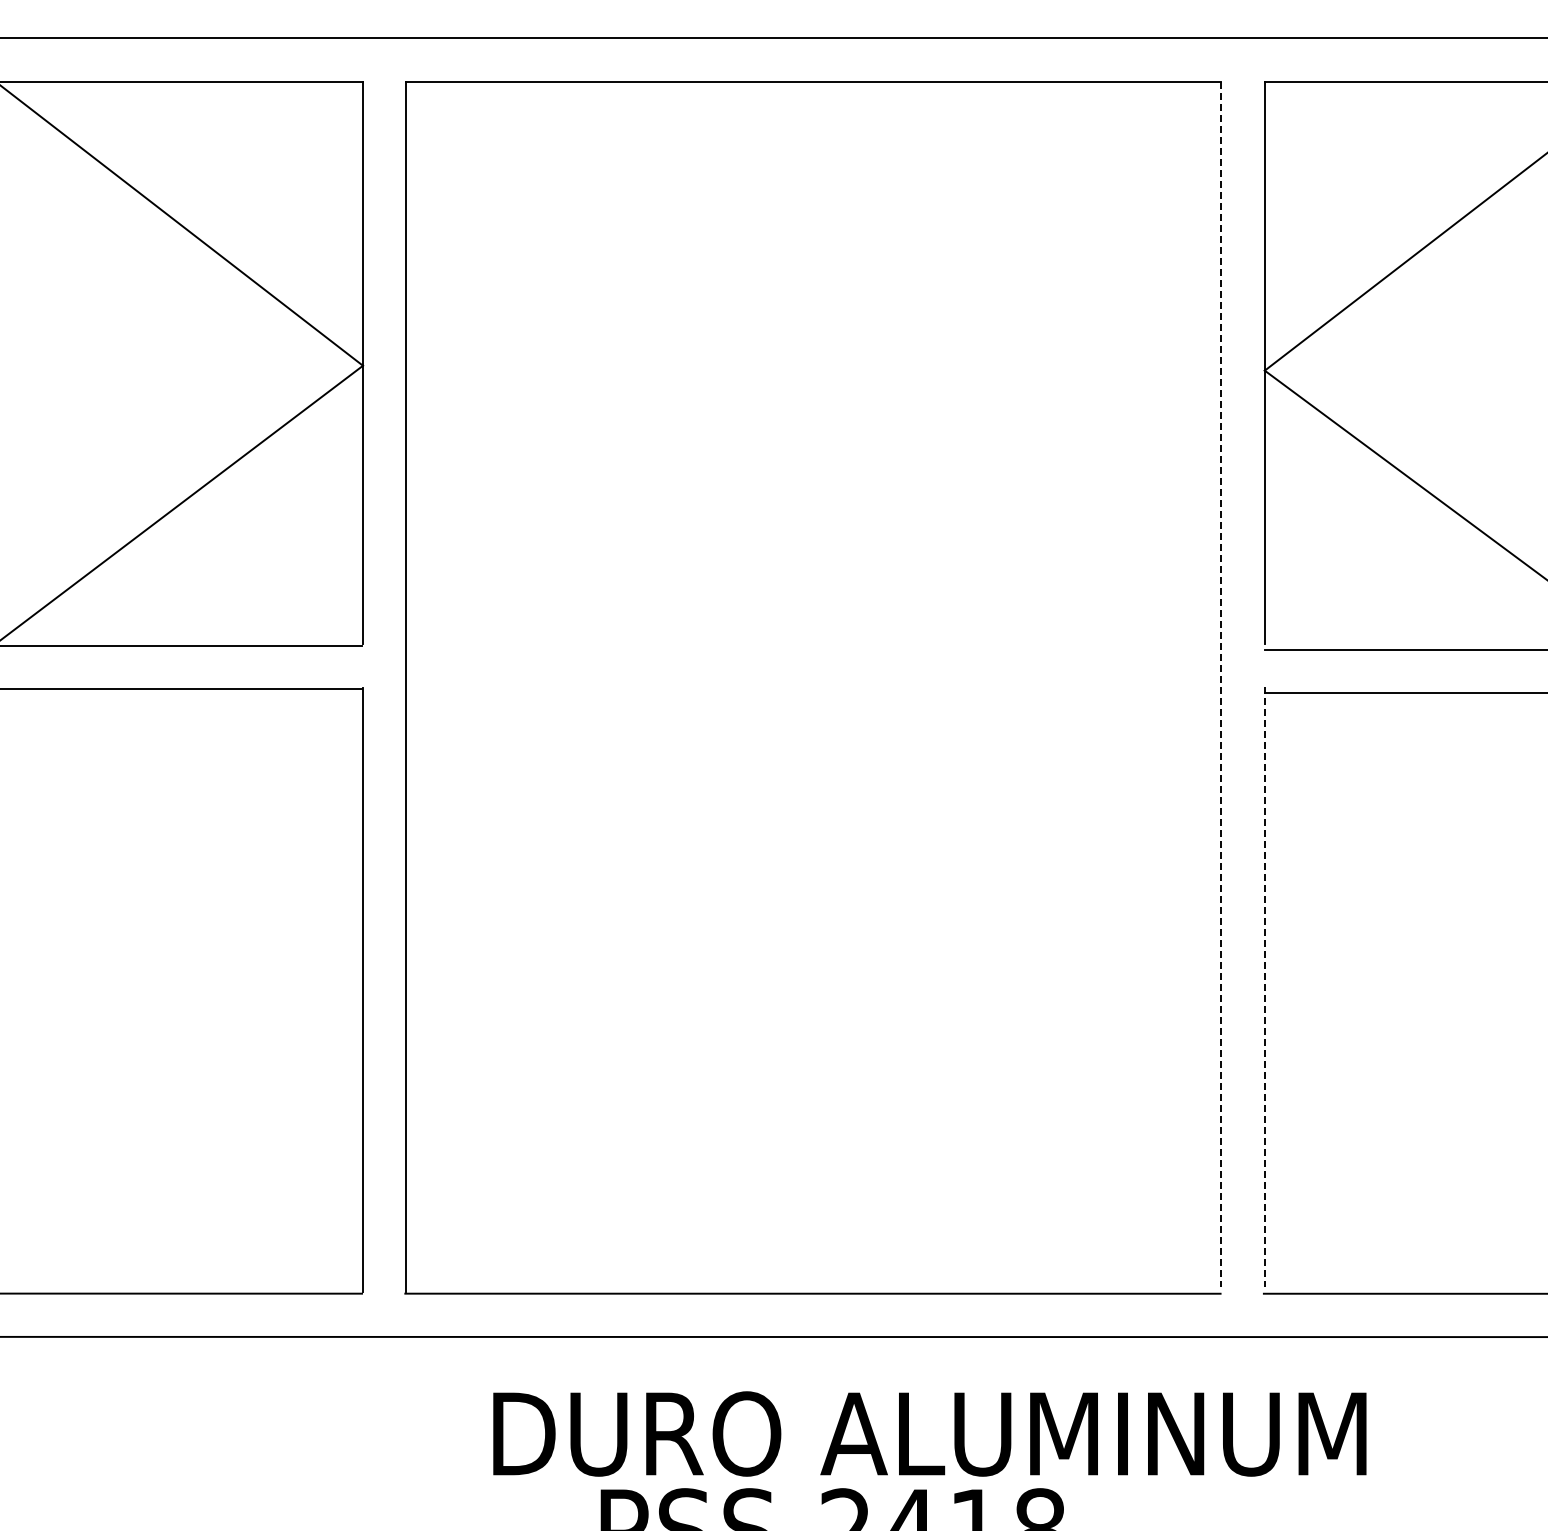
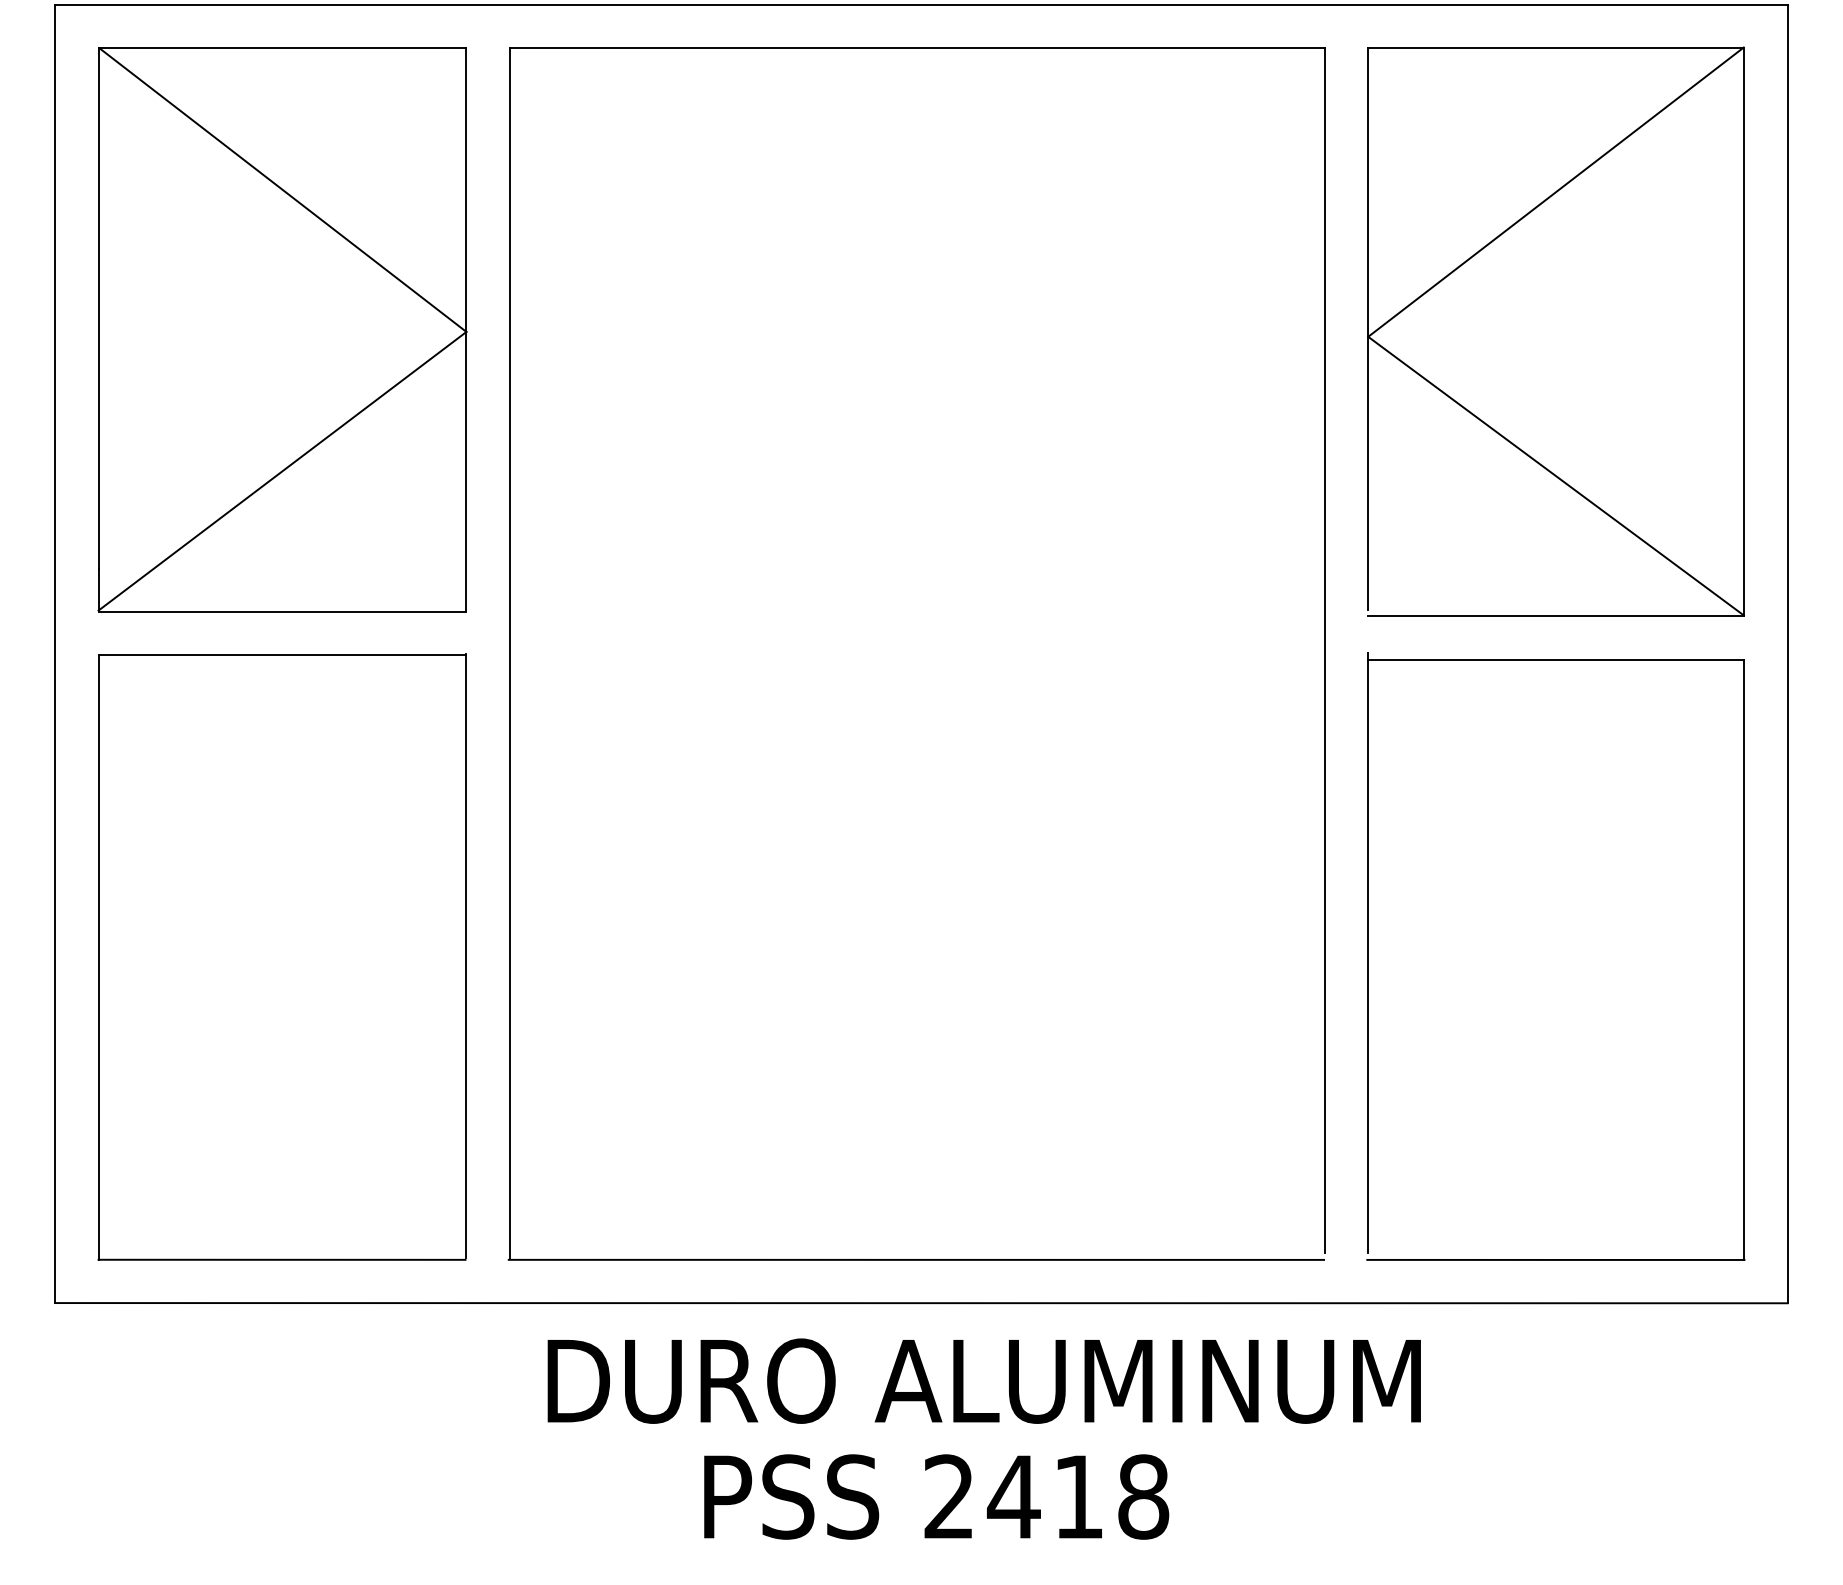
line: (1221, 684) -> (1324, 650), dashed -> solid
line: (1265, 987) -> (1368, 953), dashed -> solid
text: (929, 1433) -> (983, 1380), moved

